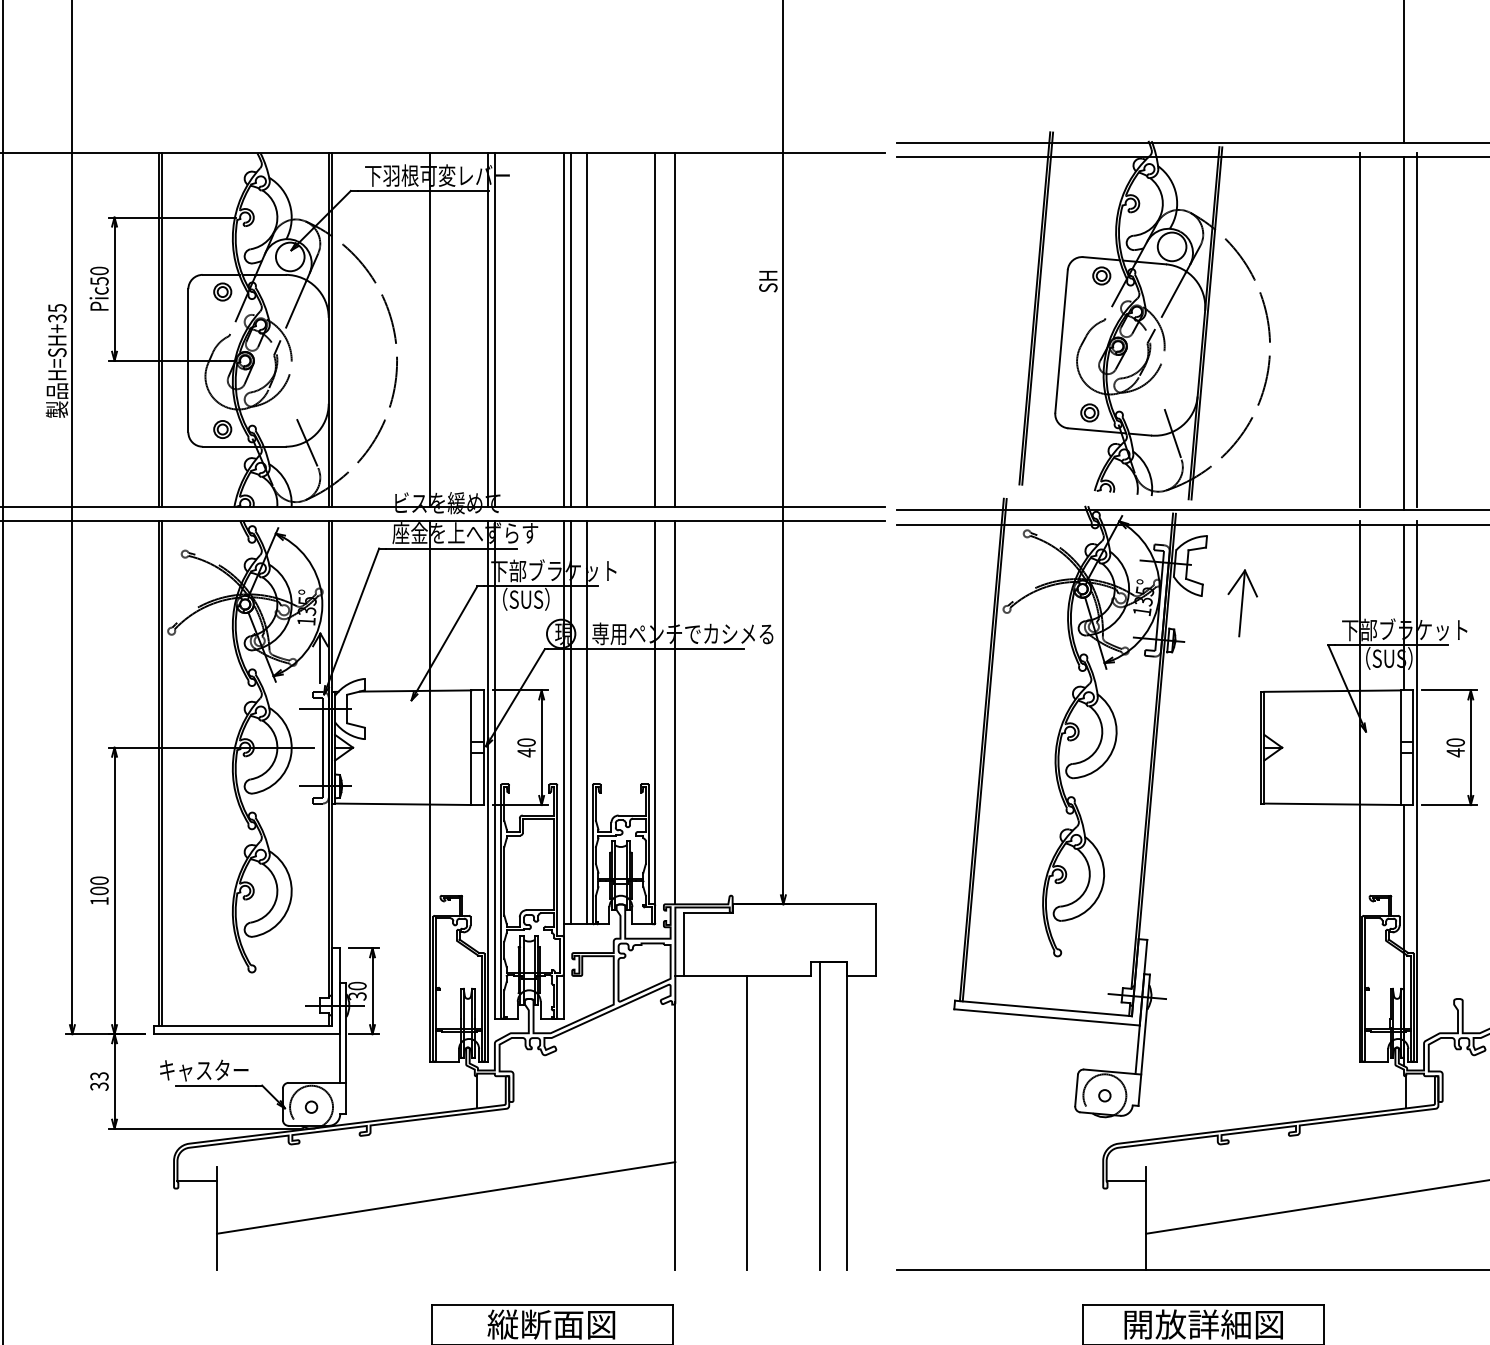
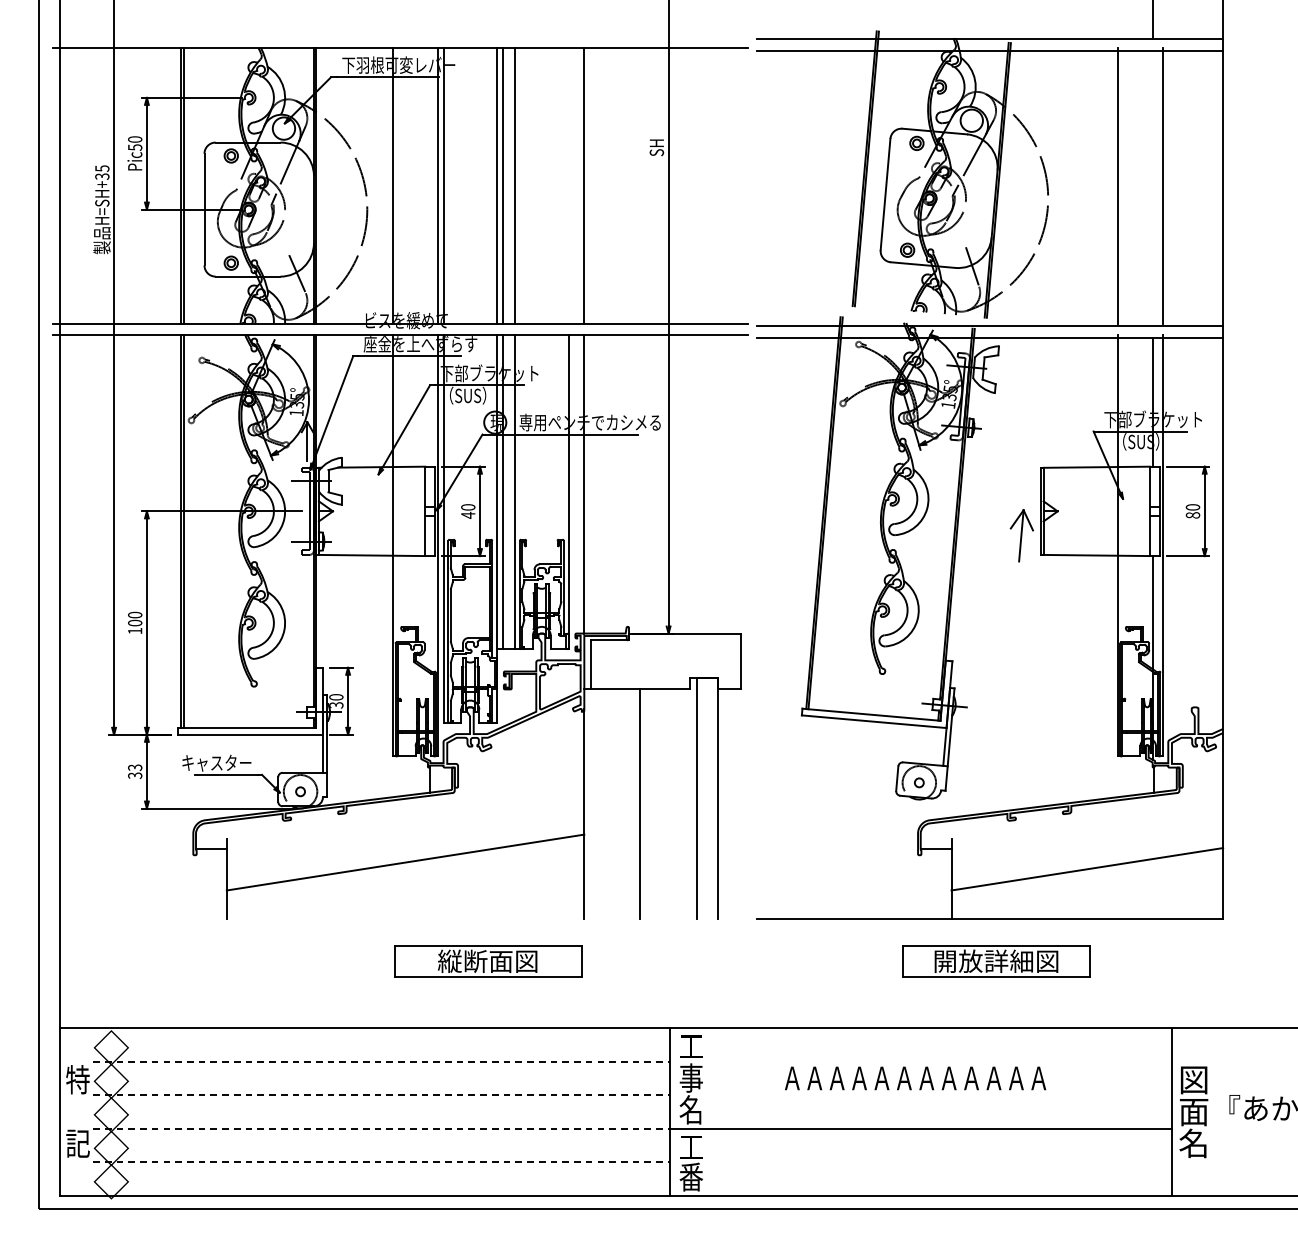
line: (655, 329) -> (568, 185), removed
line: (1403, 333) -> (1152, 188), removed
part: (1242, 602) -> (1021, 535), moved
text: (1455, 751) -> (1192, 514), 40 -> 80

